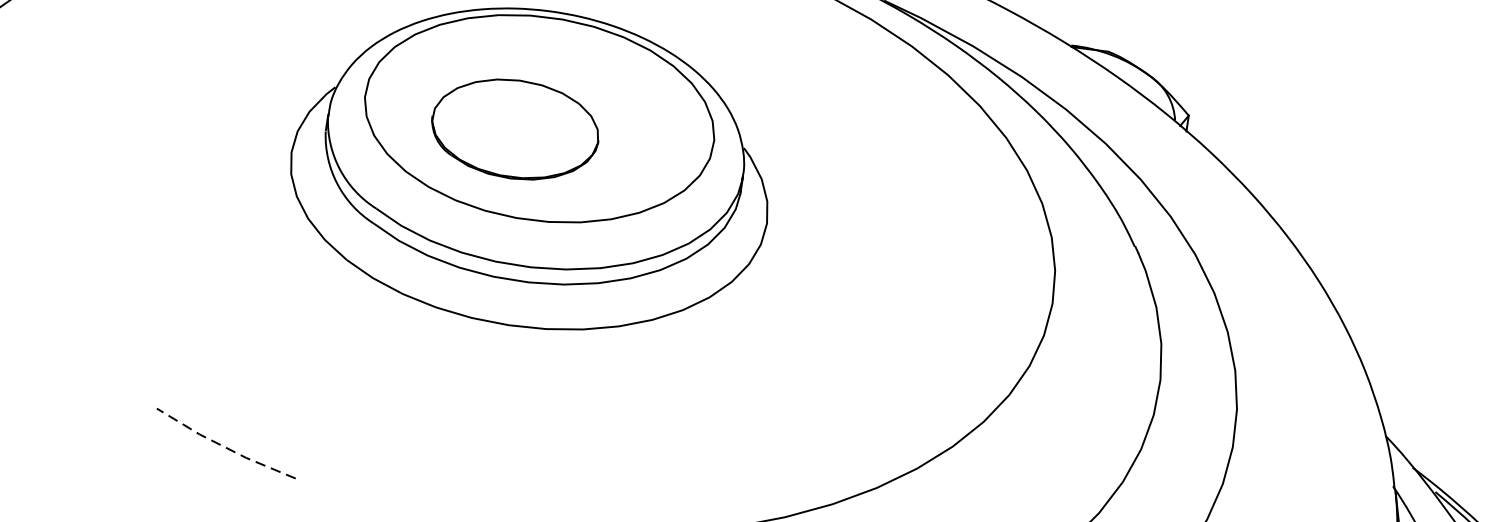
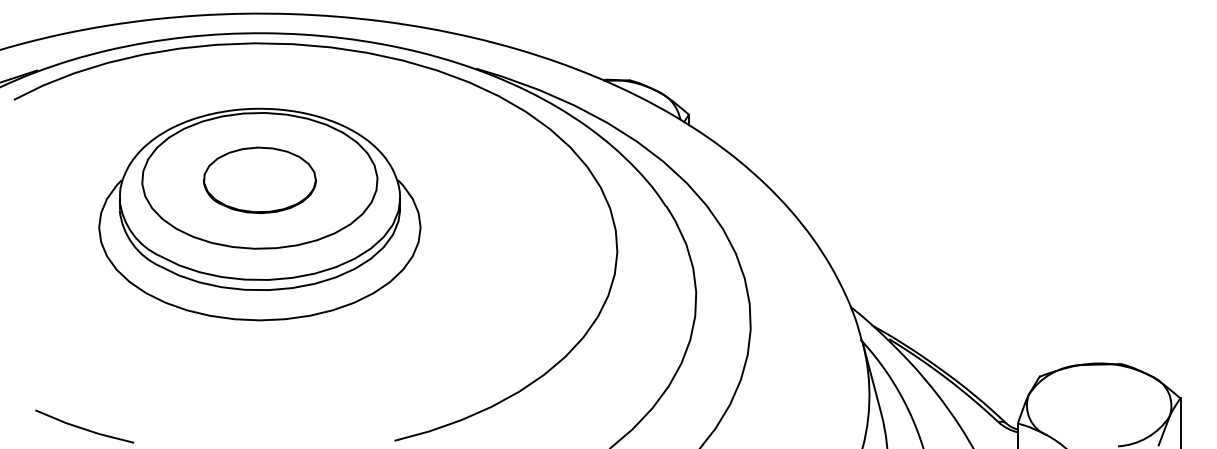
part: (514, 129) -> (259, 180), moved
line: (223, 446) -> (83, 428), dashed -> solid

